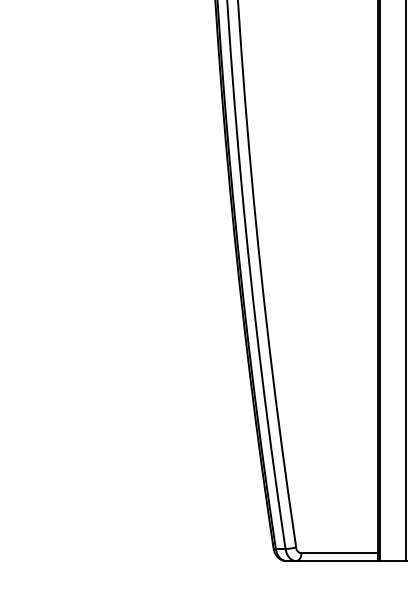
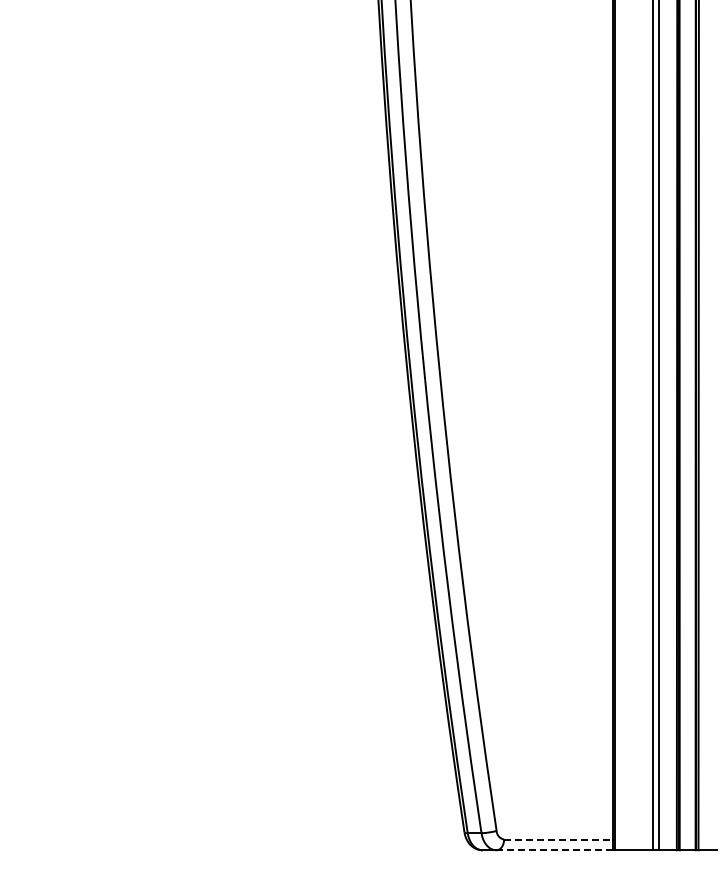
line: (339, 553) -> (558, 839), solid -> dashed
line: (336, 561) -> (554, 850), solid -> dashed

